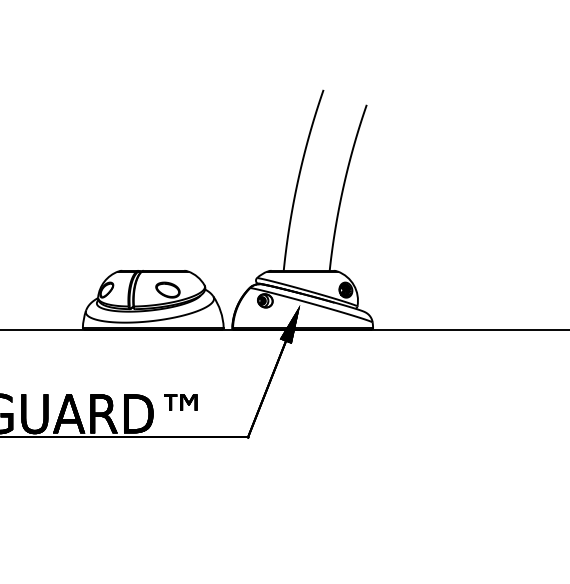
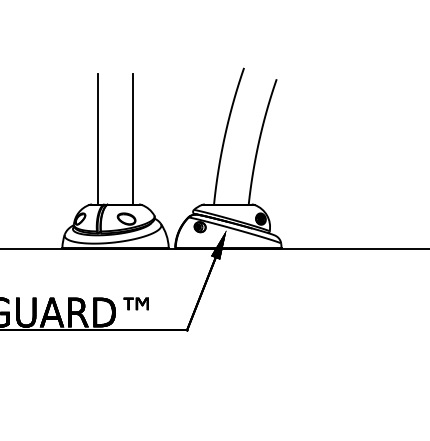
line: (130, 183) -> (98, 138), added
line: (175, 183) -> (132, 138), added

